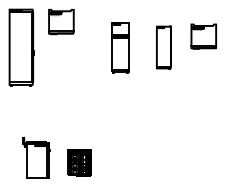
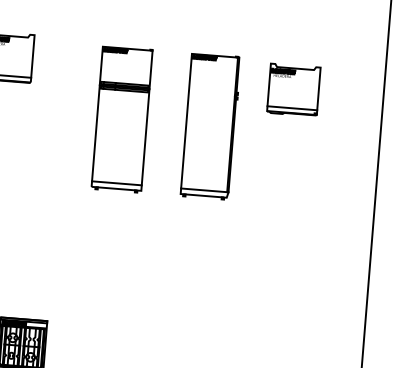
part: (203, 36) -> (293, 89), moved
part: (120, 47) -> (122, 118), size x1.43
part: (163, 47) -> (209, 125), size x1.67

